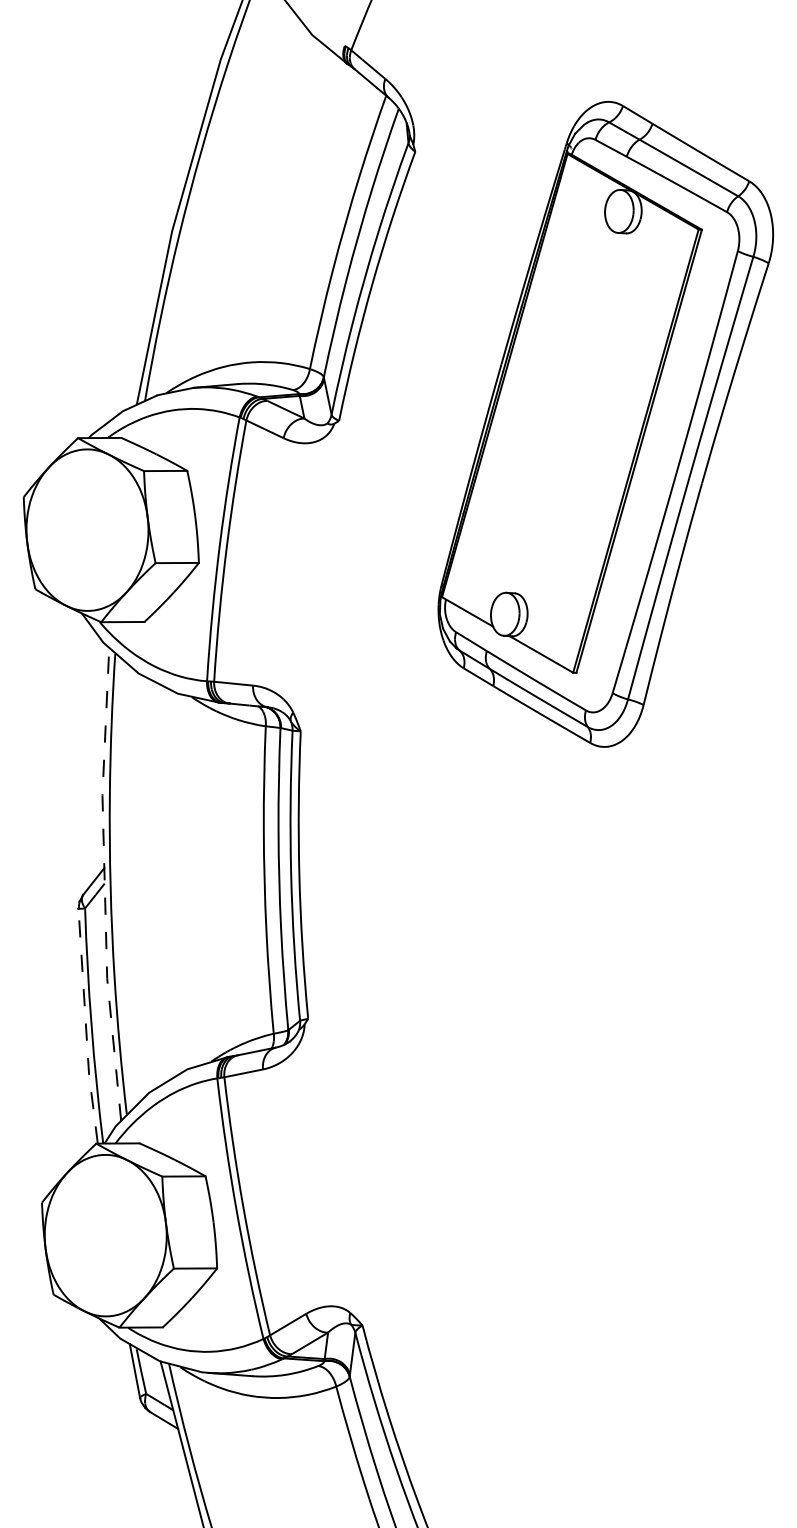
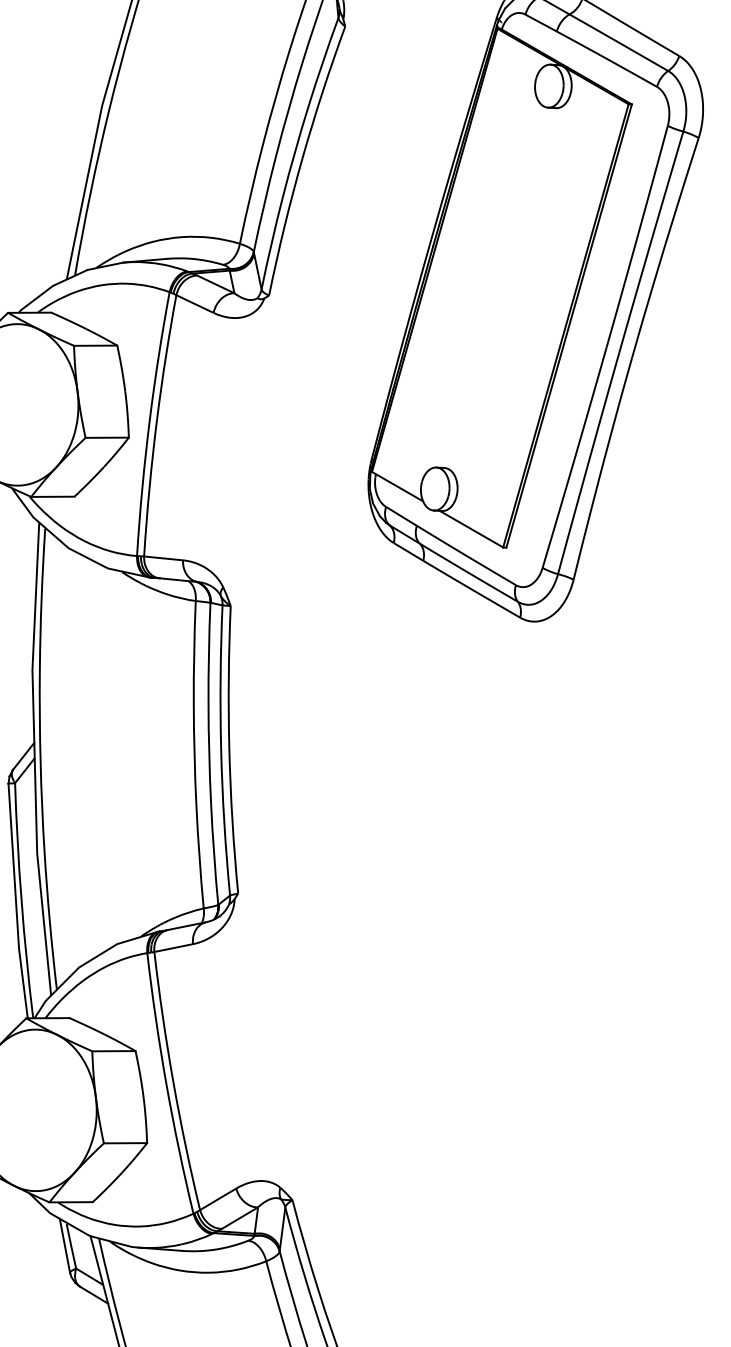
line: (104, 884) -> (34, 759), dashed -> solid
line: (86, 1026) -> (16, 901), dashed -> solid

